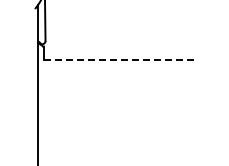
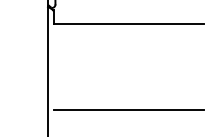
line: (118, 60) -> (128, 24), dashed -> solid
line: (118, 146) -> (128, 110), added

